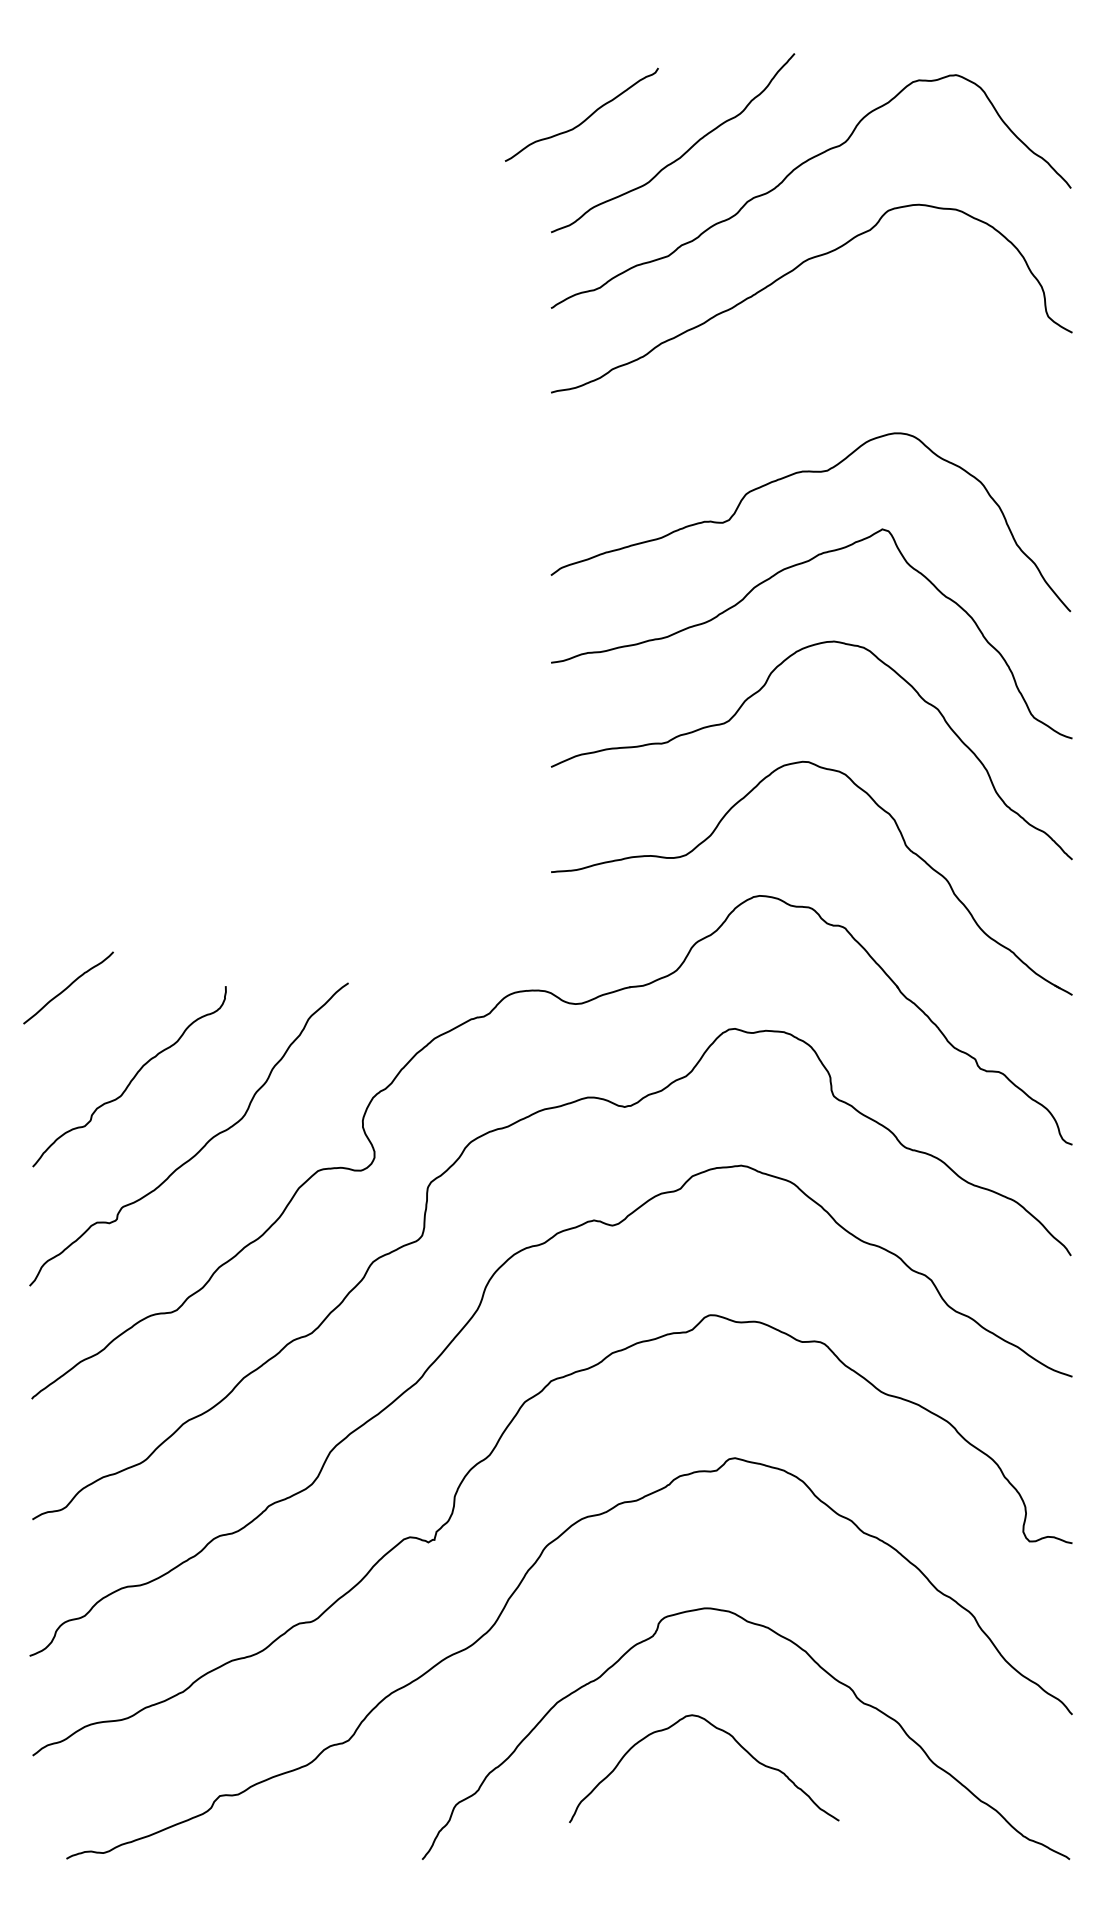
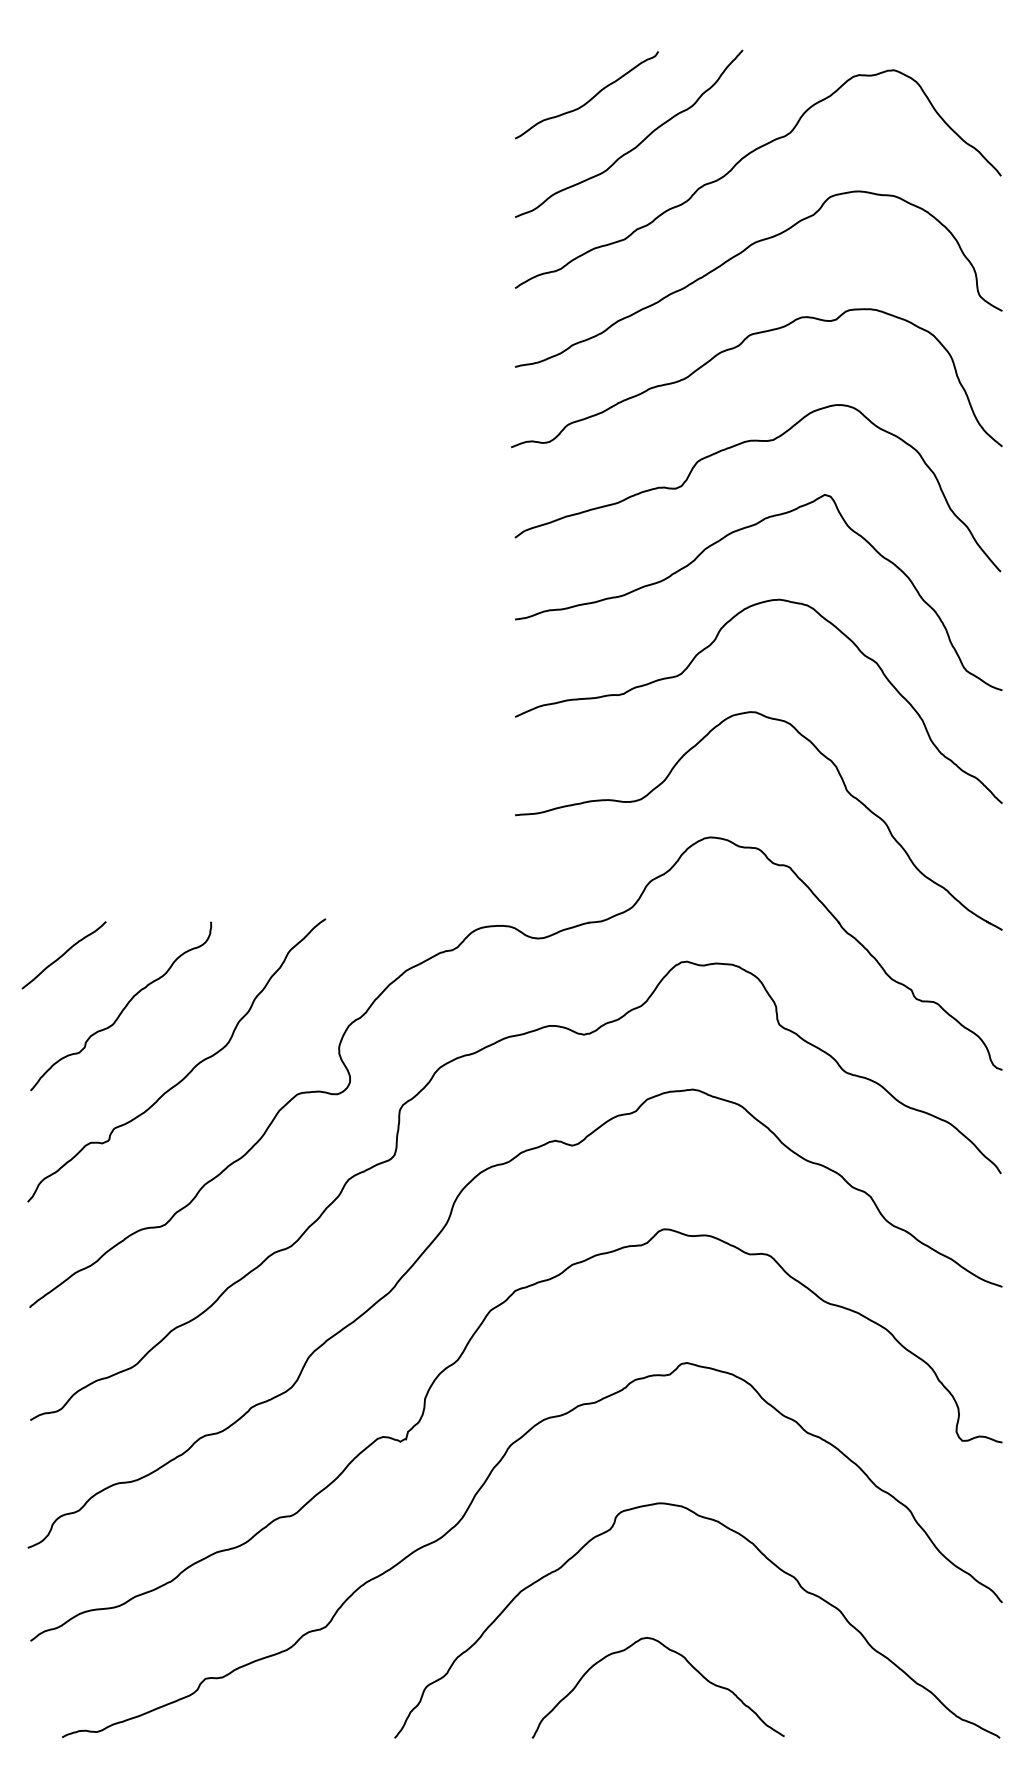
curve: (585, 118) -> (590, 98), moved
curve: (791, 370) -> (739, 346), added
curve: (68, 987) -> (64, 954), moved
curve: (725, 1733) -> (678, 1654), moved

